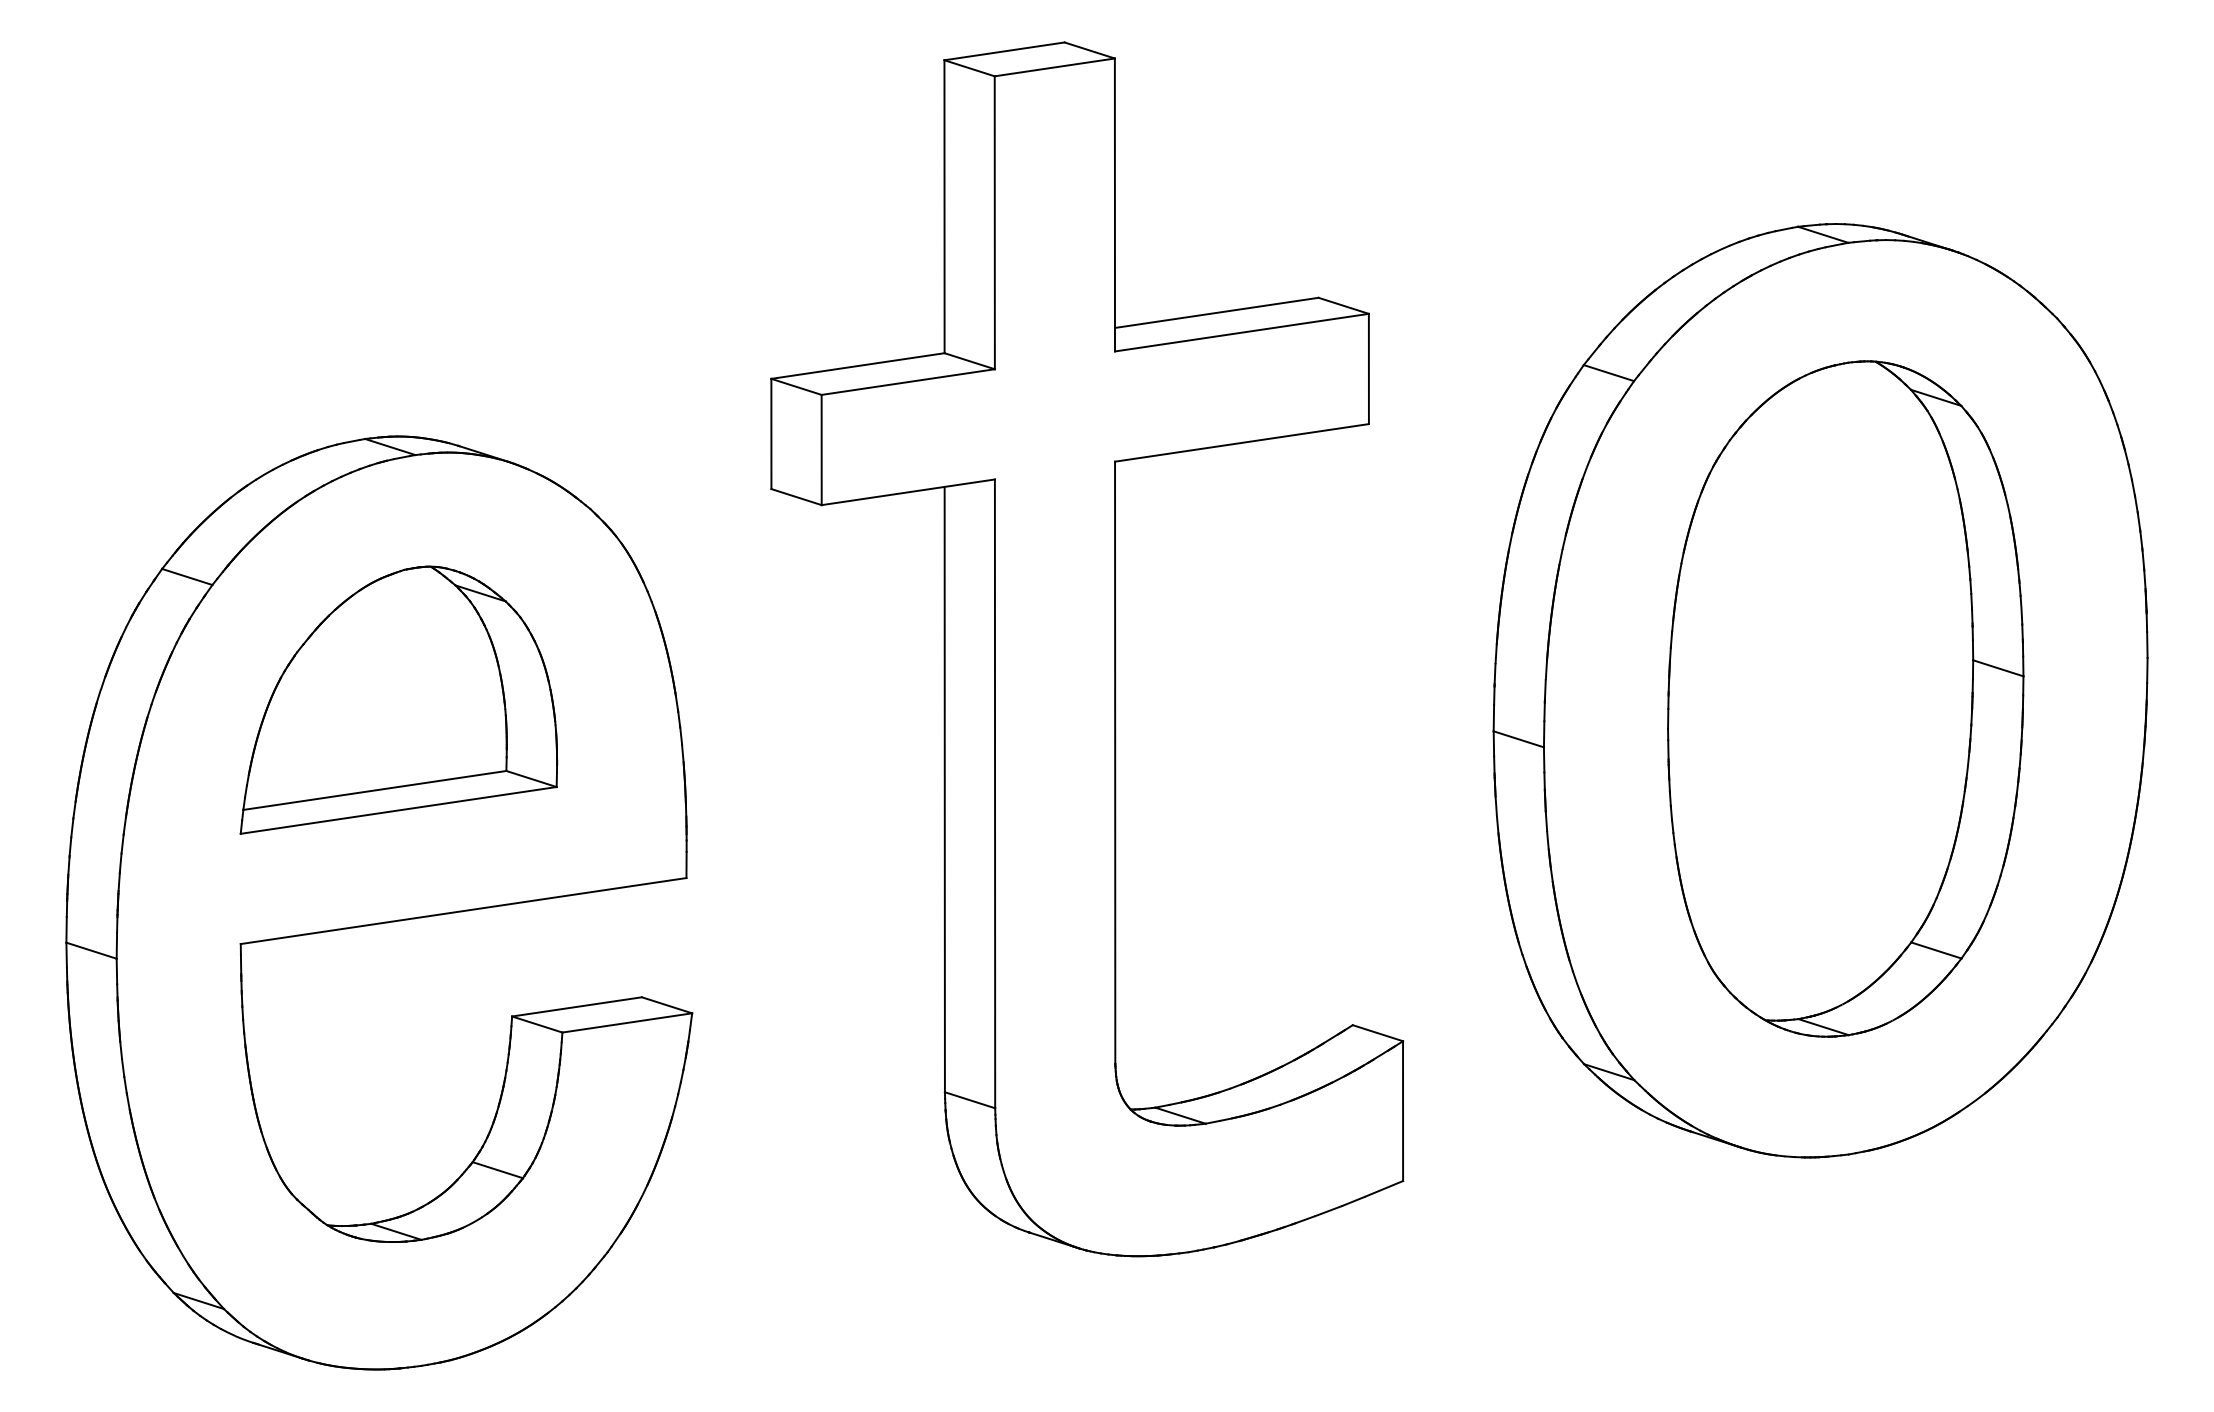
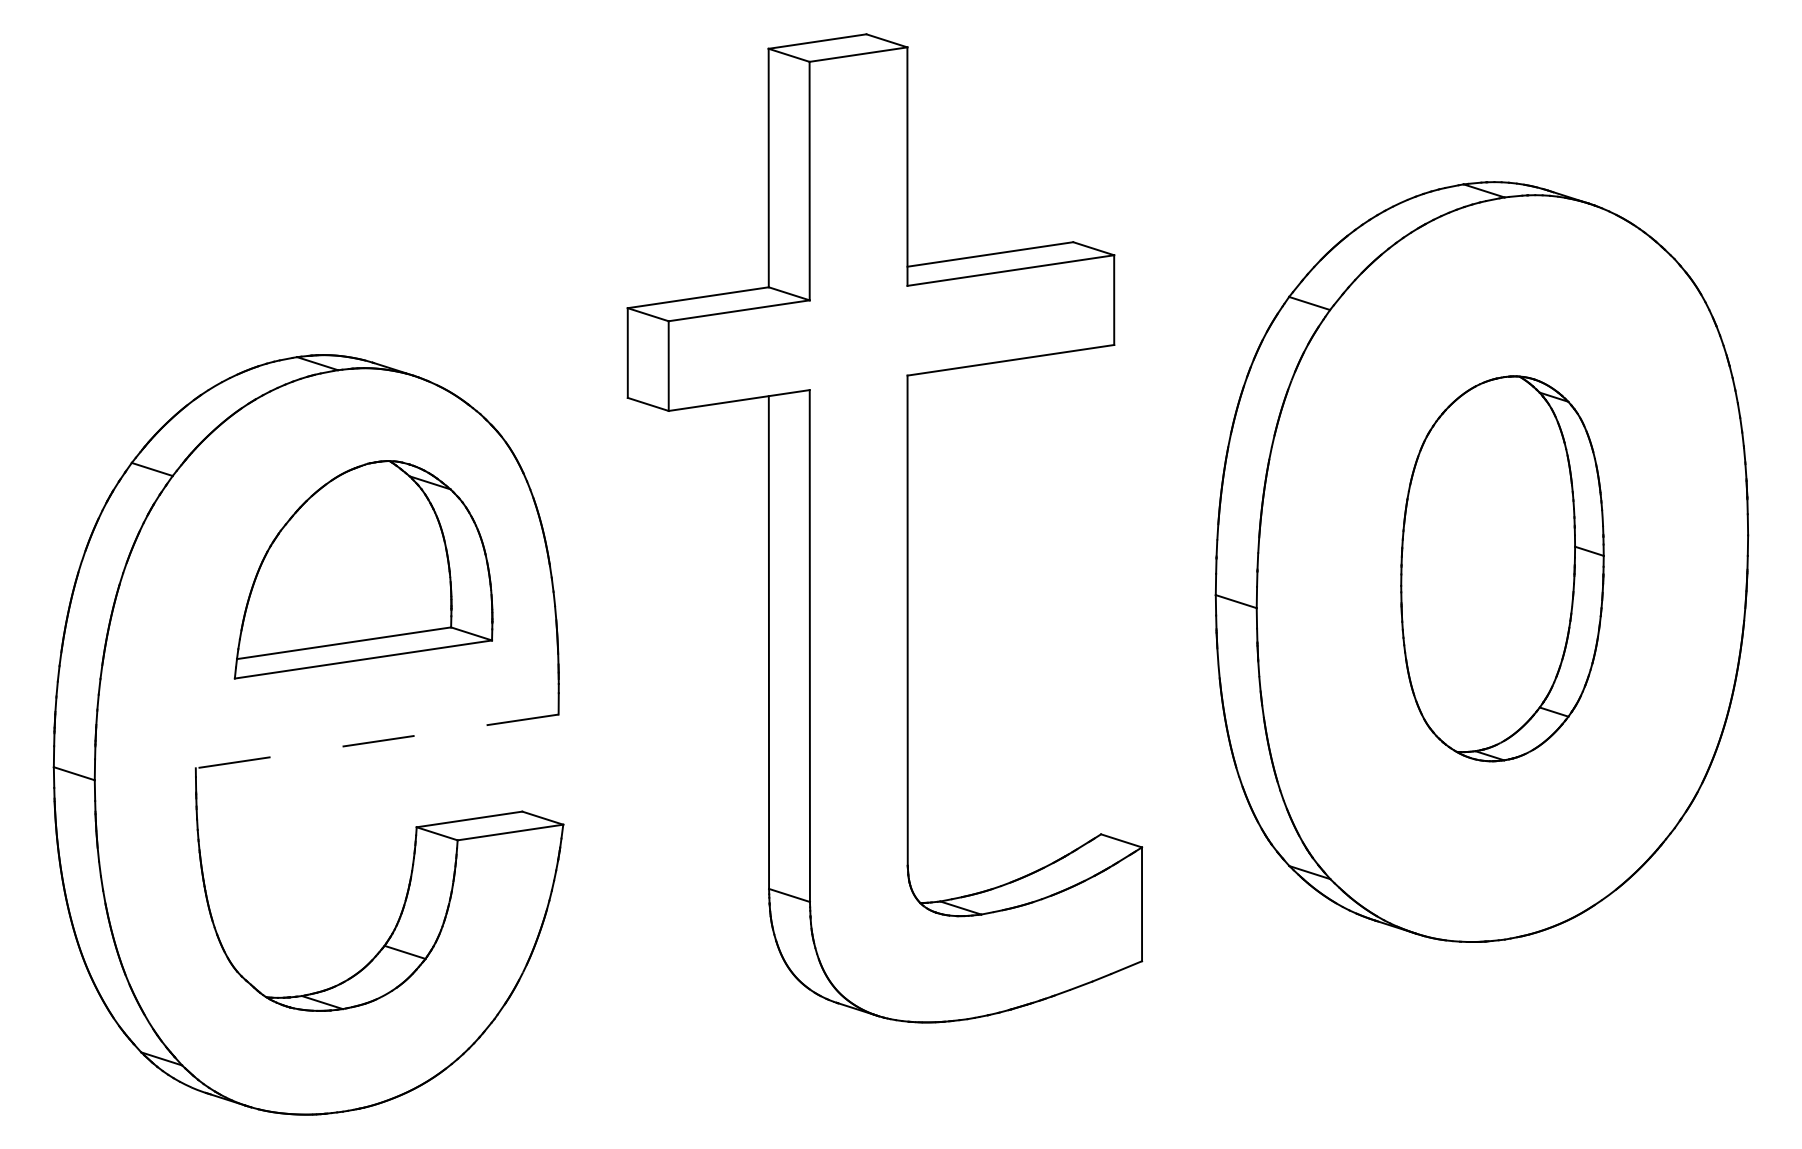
part: (1845, 698) -> (1502, 568), size x0.7
part: (398, 699) -> (363, 569), moved
line: (463, 911) -> (377, 741), solid -> dashed

